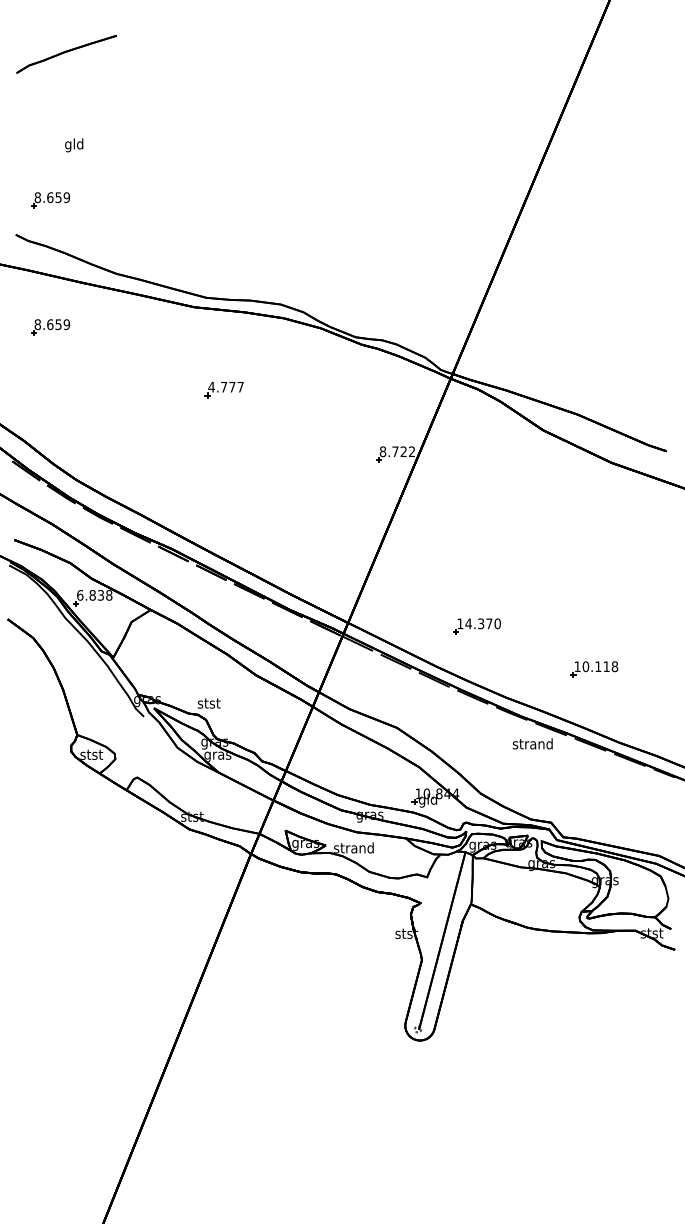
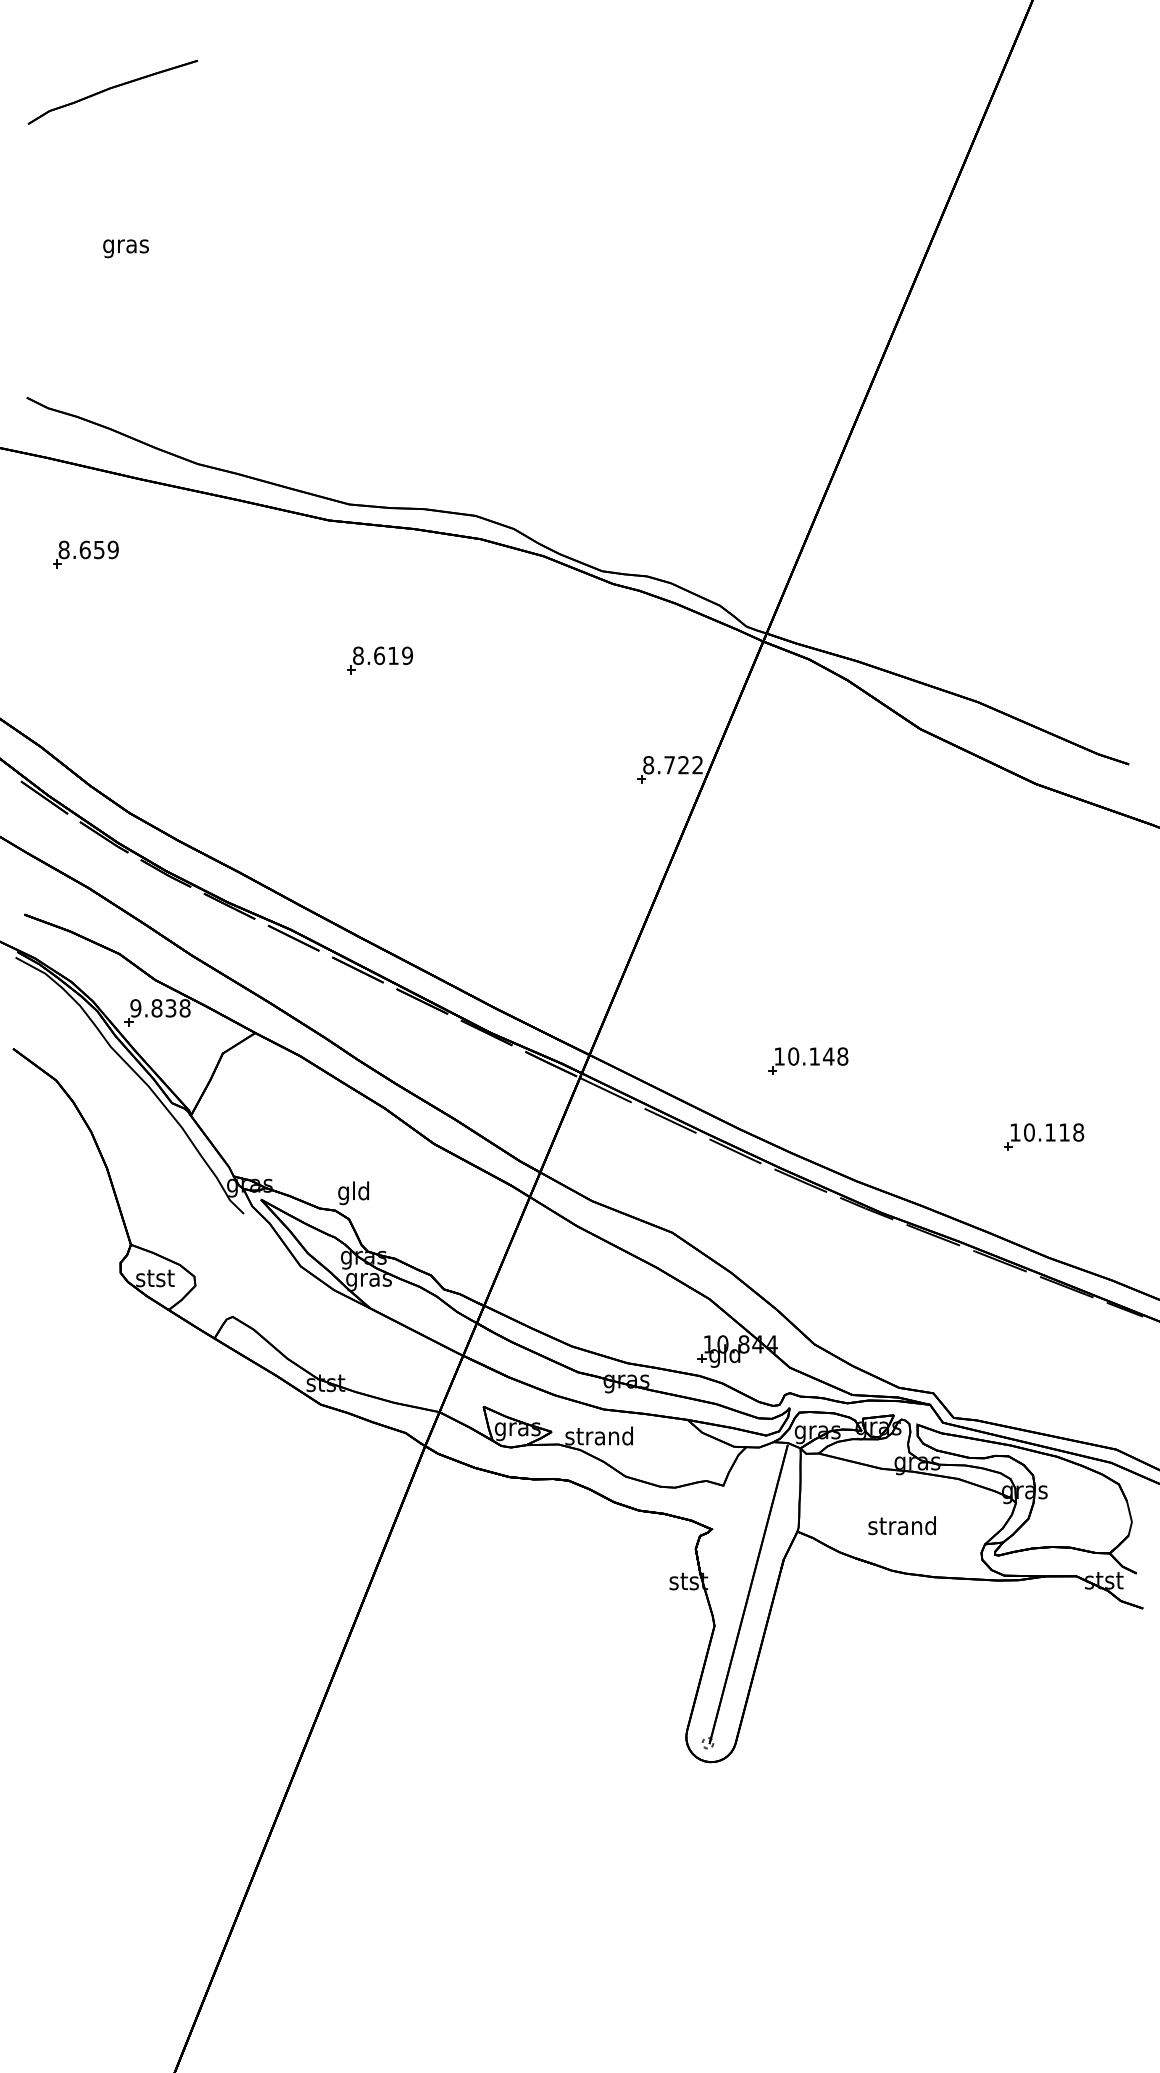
text: (74, 145) -> (126, 246), gld -> gras
part: (50, 200) -> (85, 339), removed
text: (225, 386) -> (381, 654), 4.777 -> 8.619
text: (80, 595) -> (136, 1008), 6.838 -> 9.838
text: (482, 623) -> (817, 1055), 14.370 -> 10.148
part: (594, 669) -> (1043, 1137), moved
text: (208, 704) -> (353, 1193), stst -> gld
text: (532, 743) -> (901, 1525), moved

